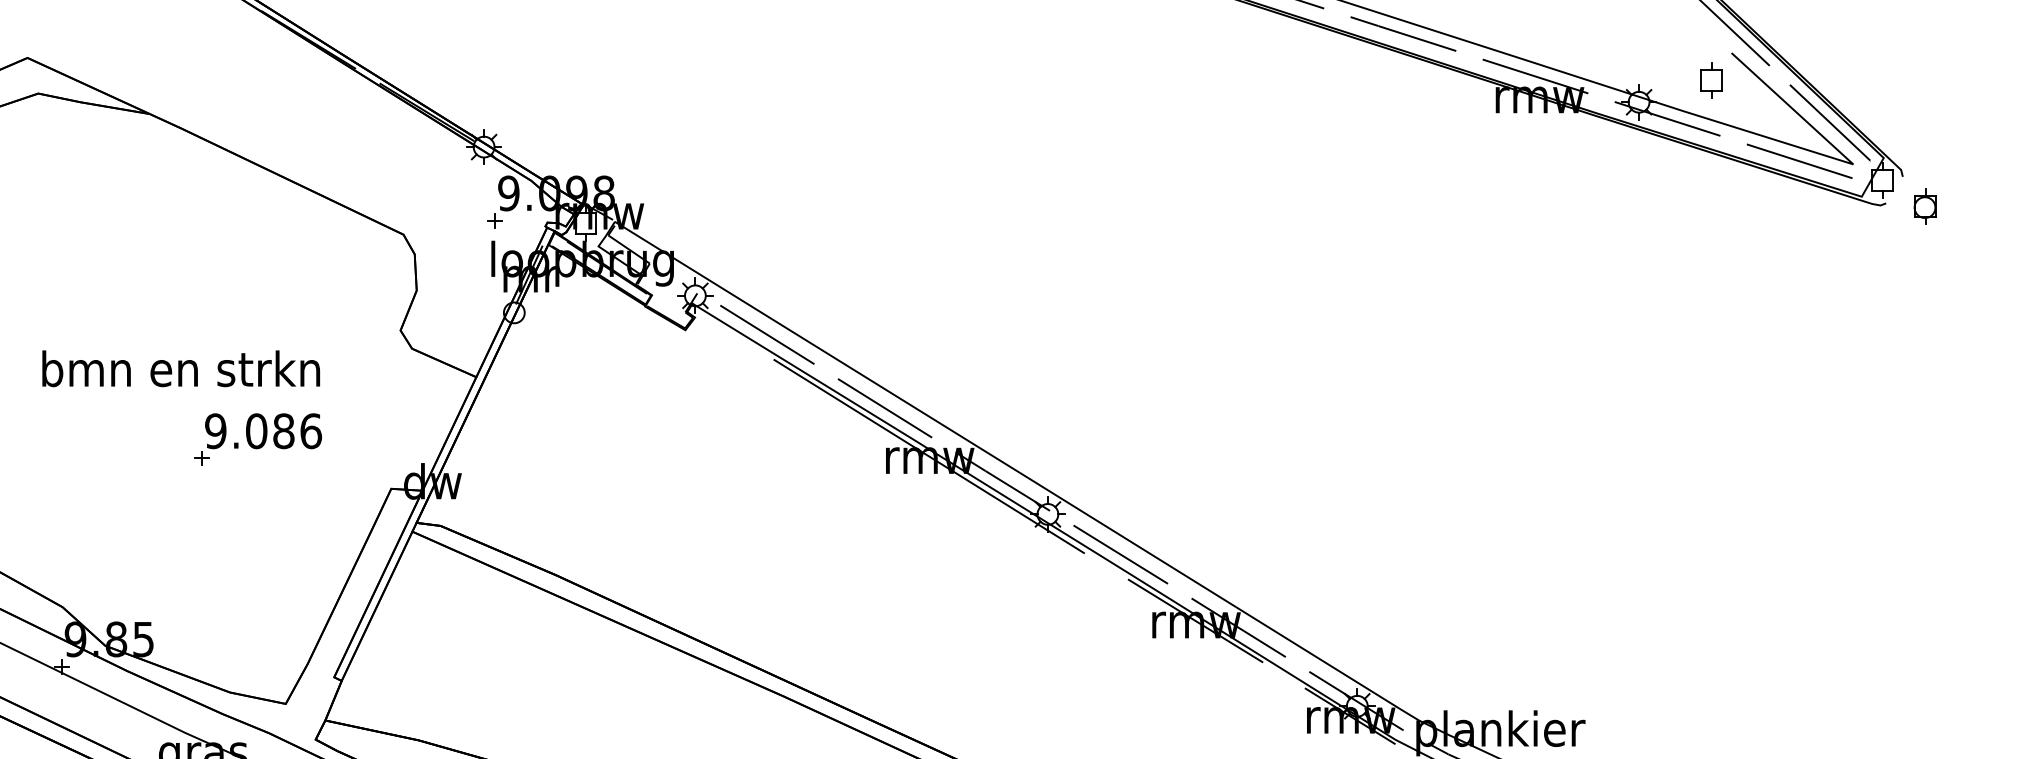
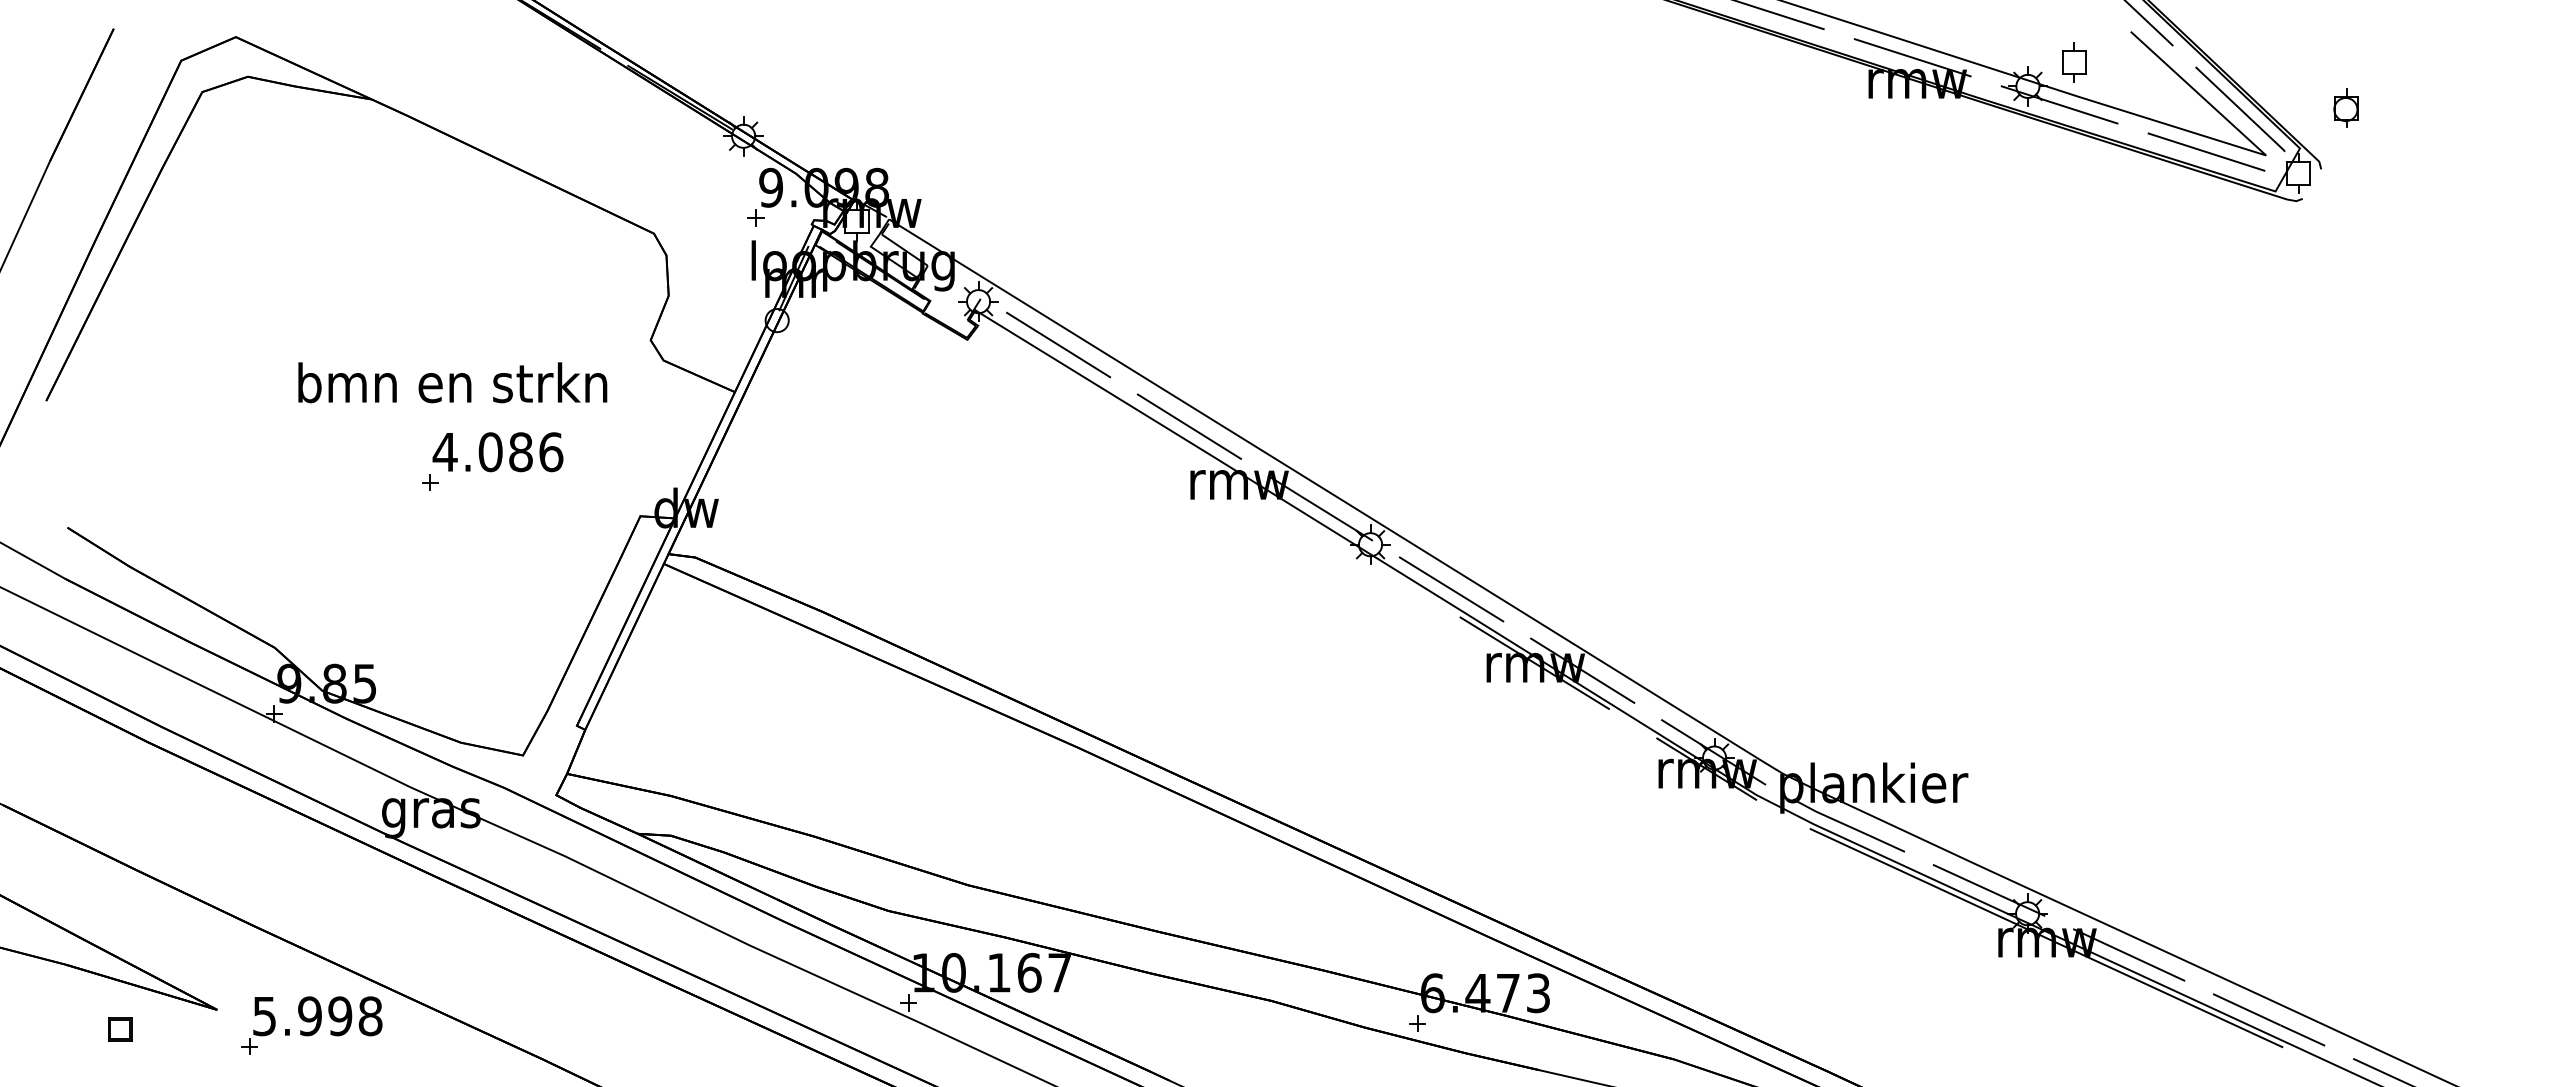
part: (1711, 80) -> (2074, 62), moved
part: (1924, 205) -> (2345, 107), moved
text: (180, 368) -> (452, 382), moved
text: (215, 431) -> (444, 452), 9.086 -> 4.086
line: (929, 456) -> (1238, 480), removed

